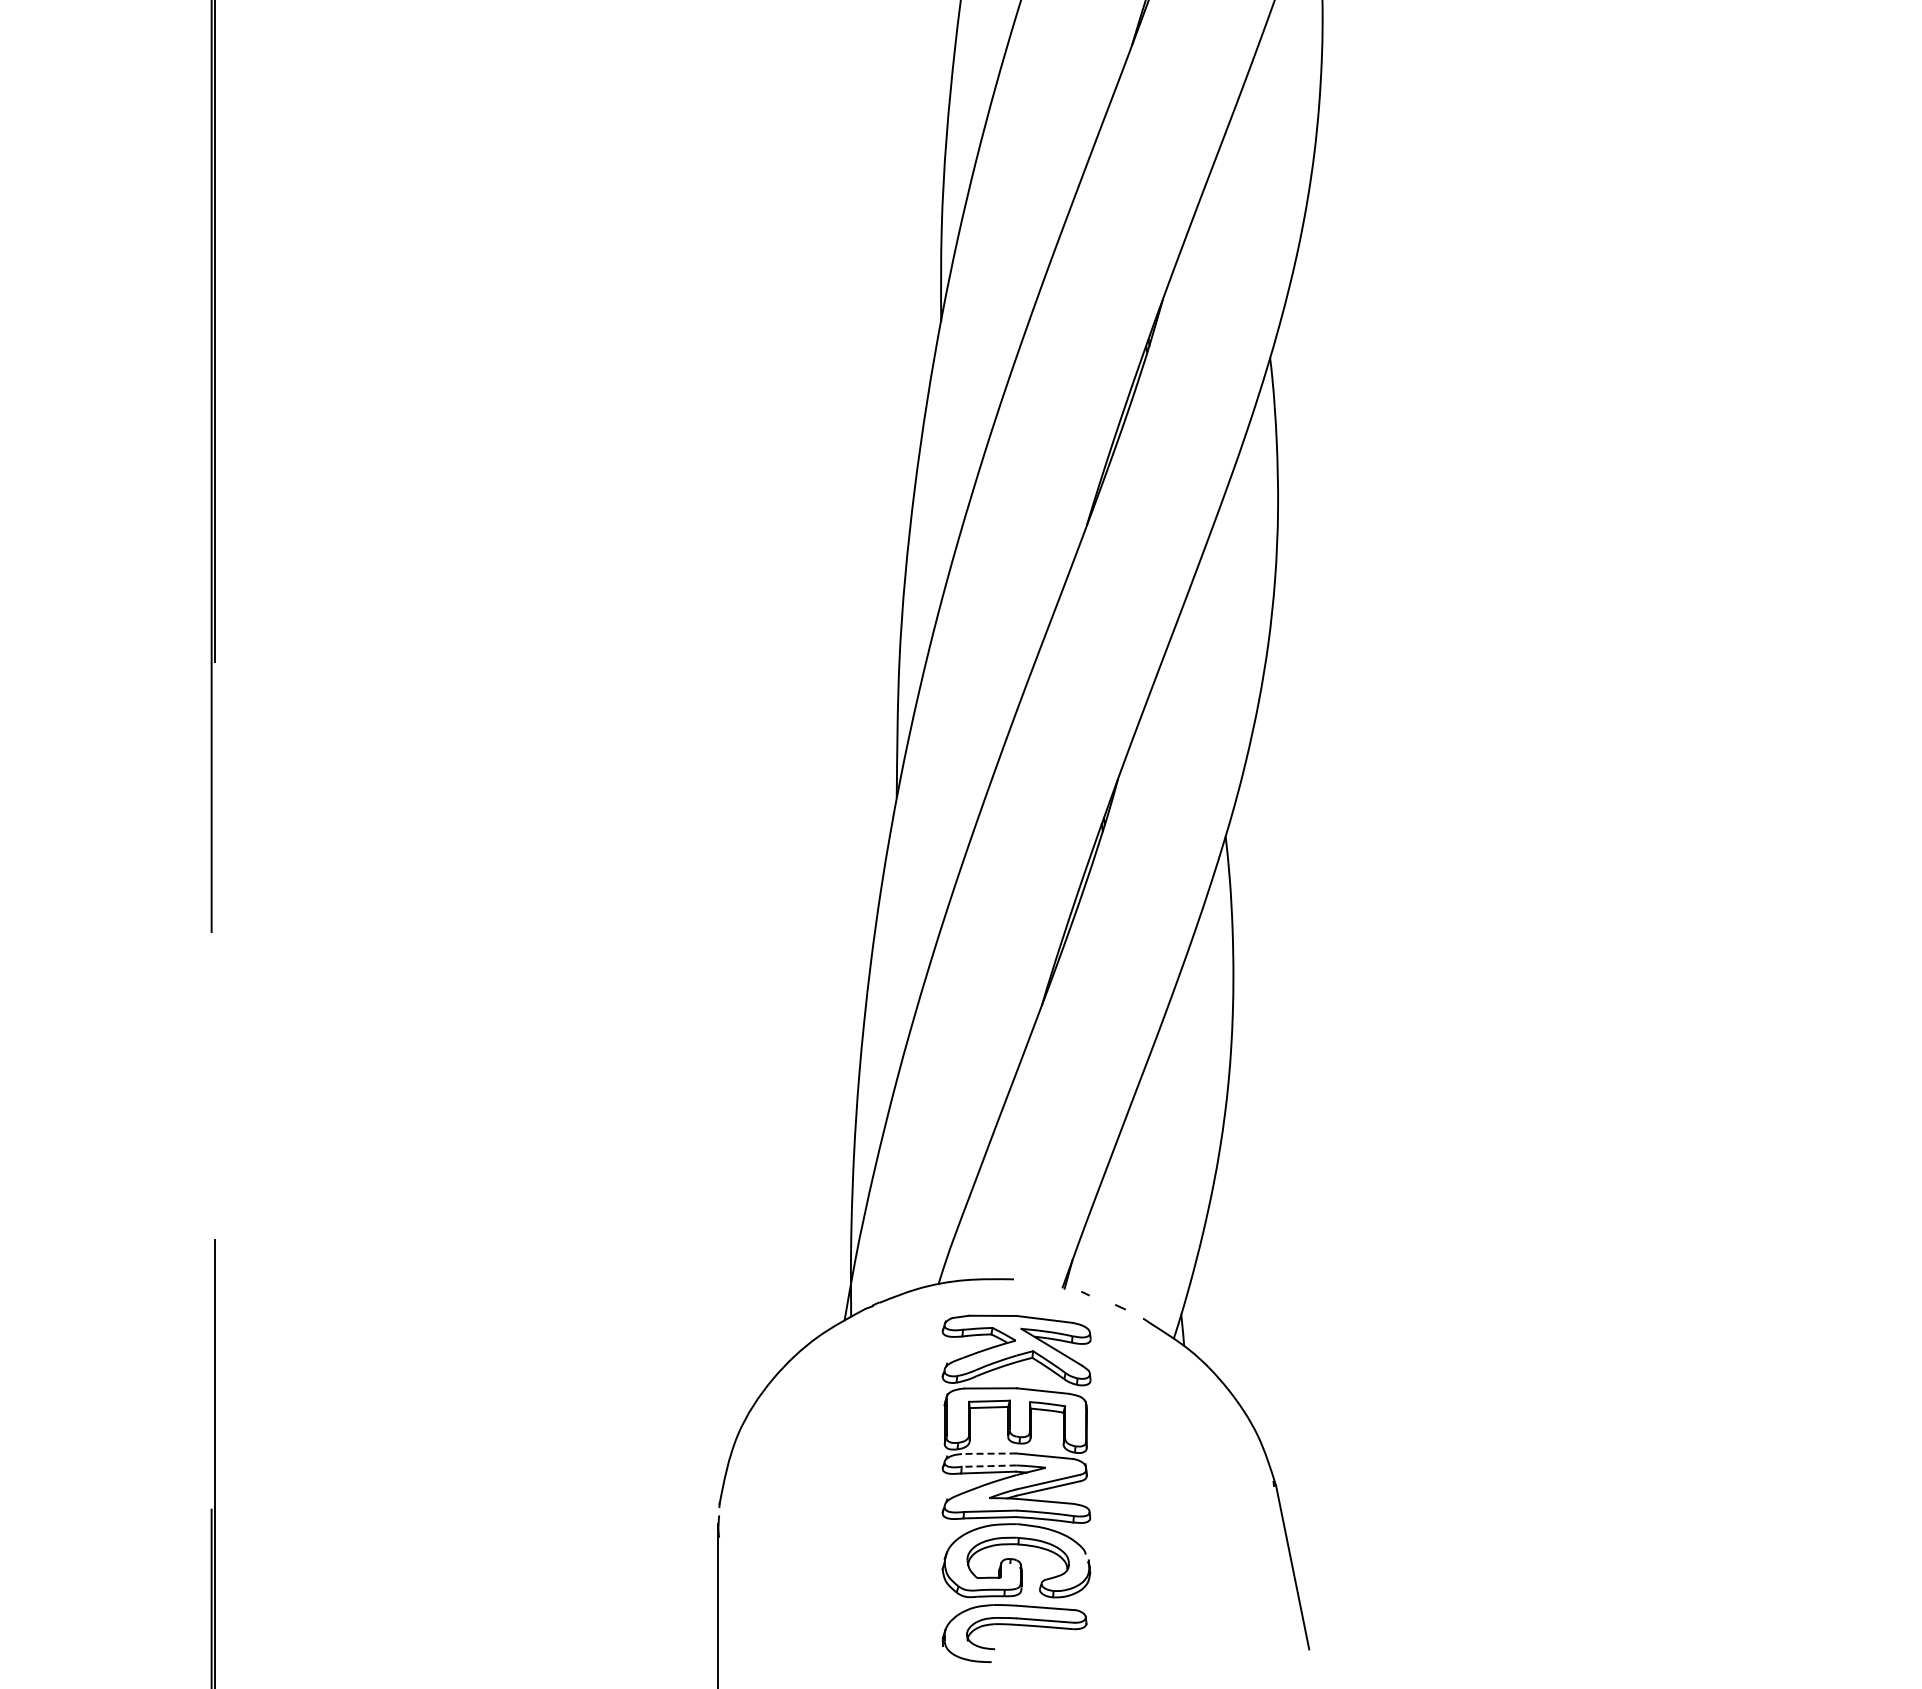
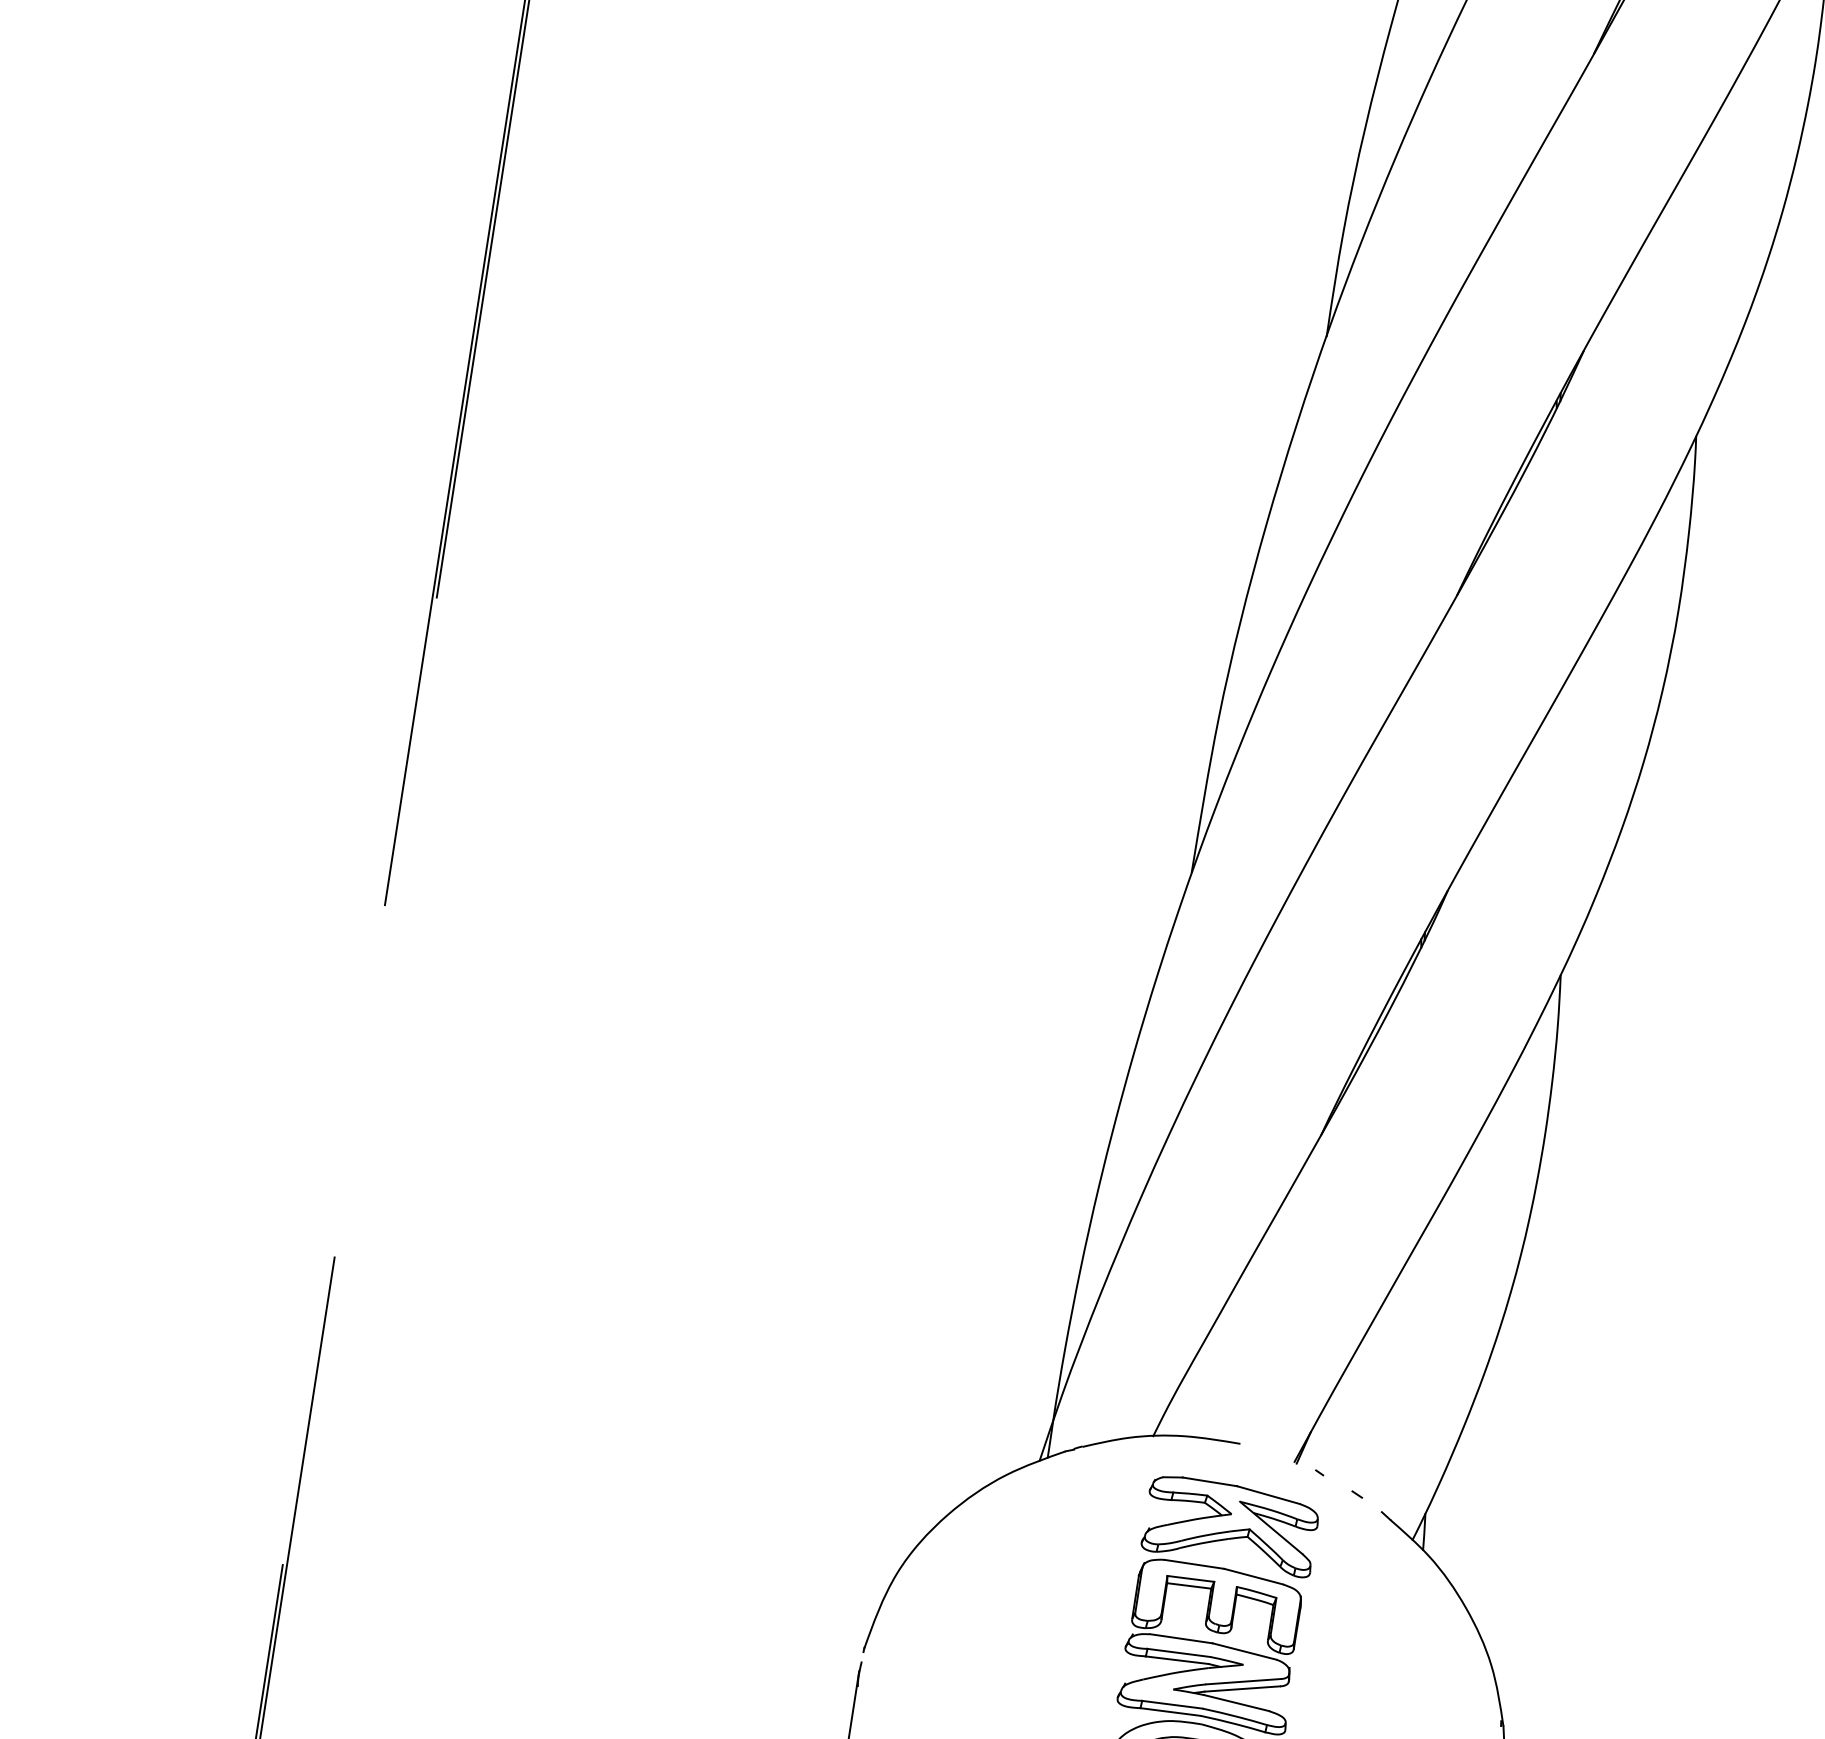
line: (988, 1453) -> (1180, 1638), dashed -> solid
line: (988, 1466) -> (1178, 1653), dashed -> solid

